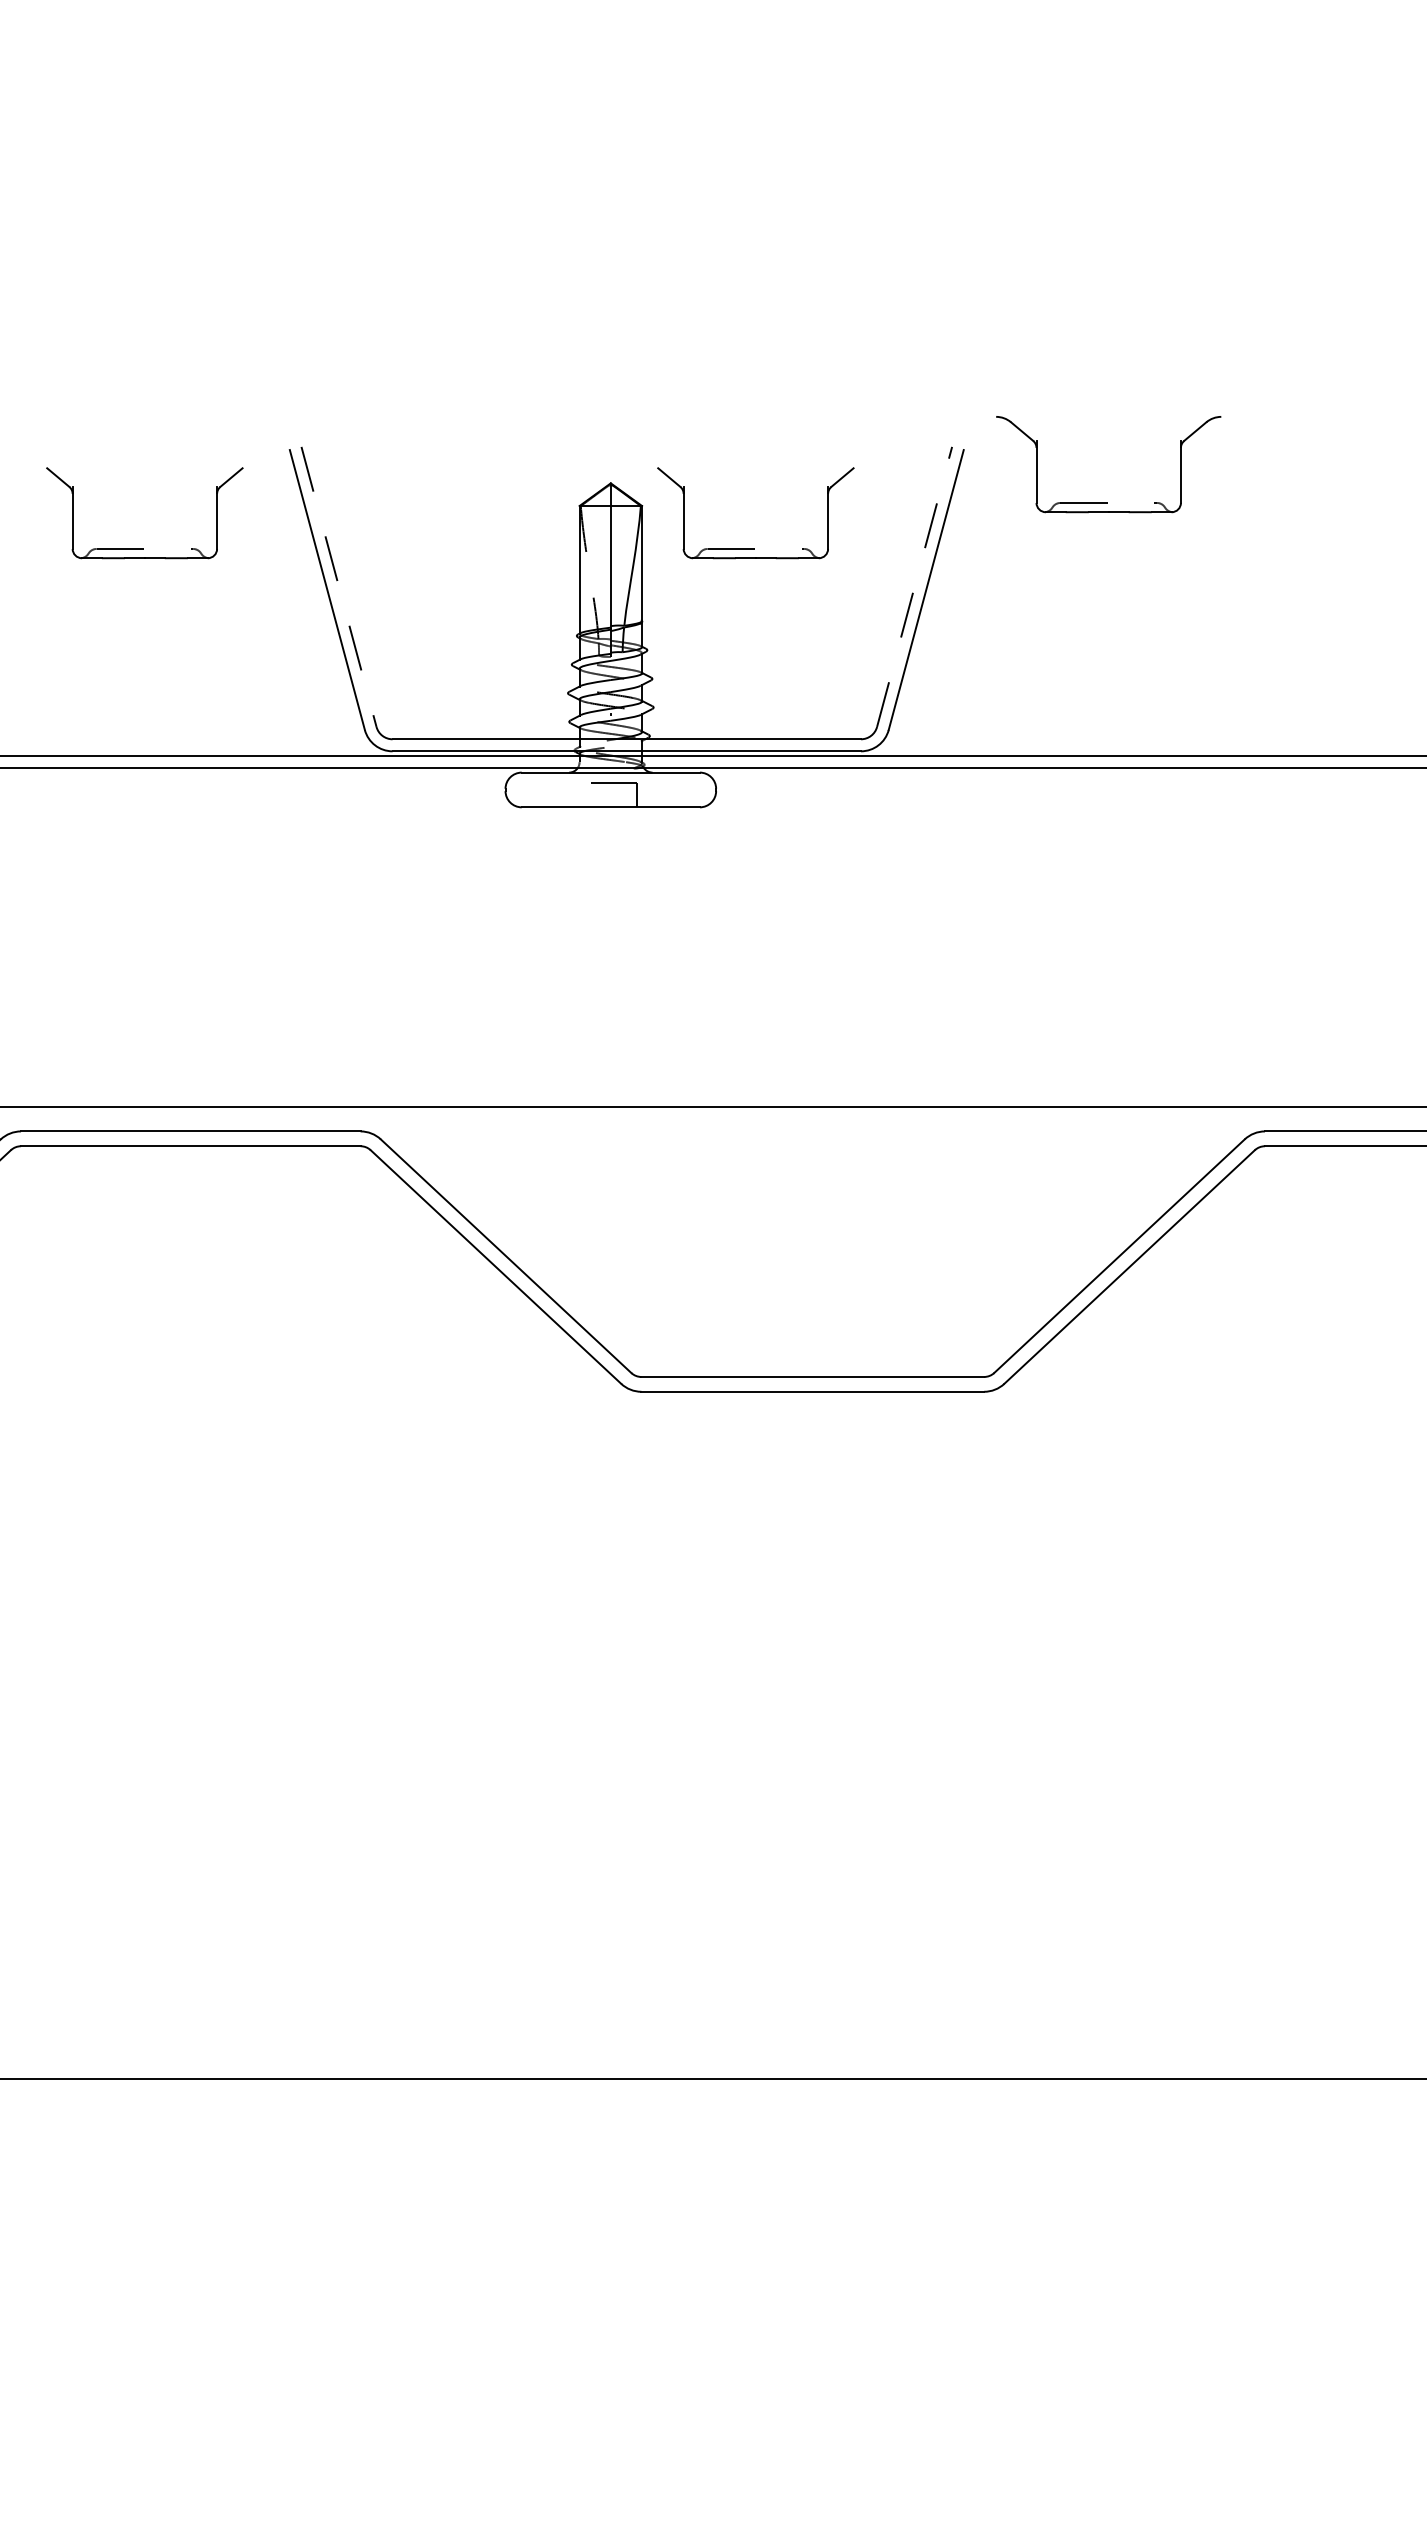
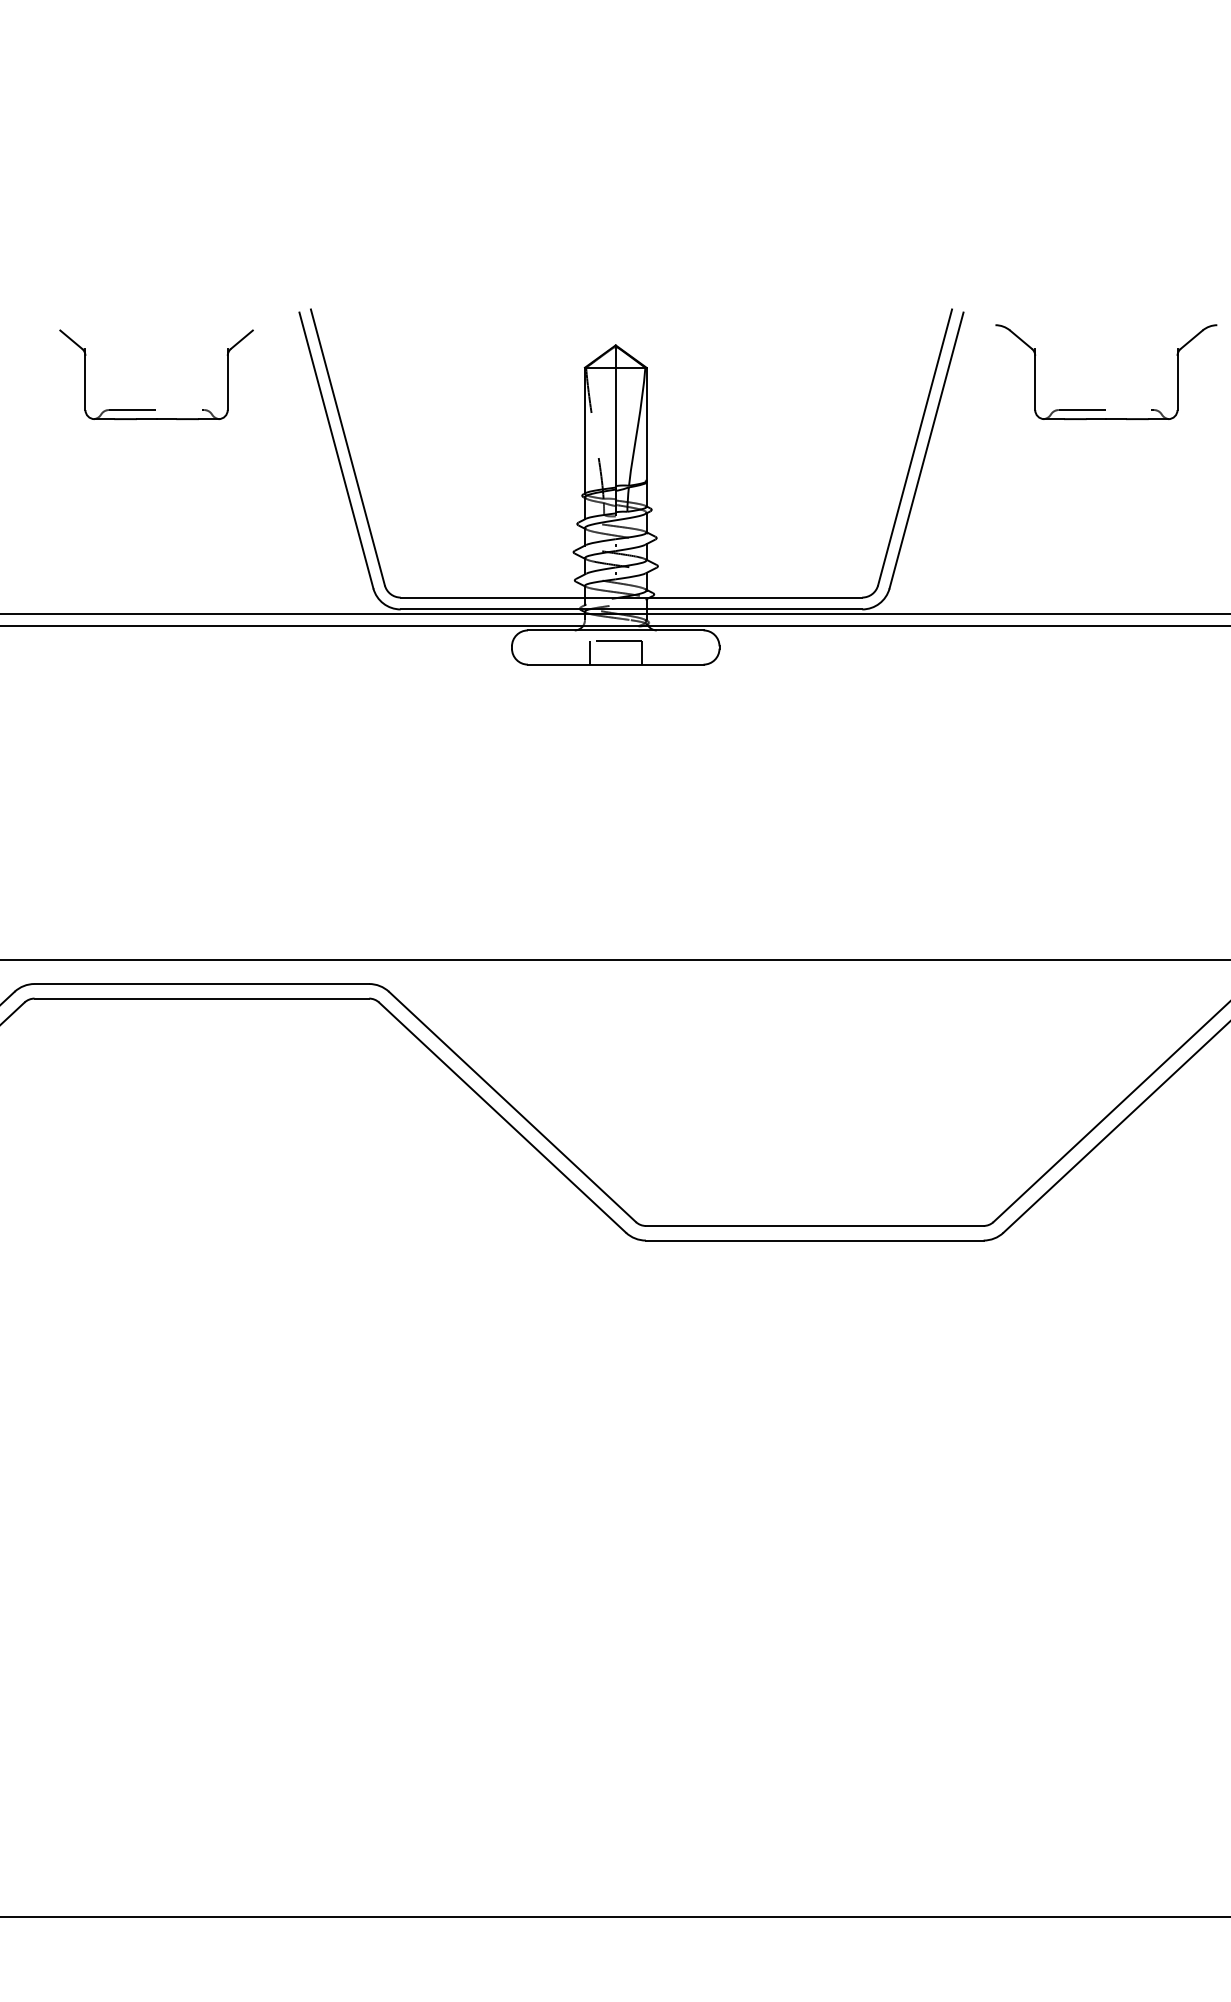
part: (1107, 502) -> (1105, 409), moved
part: (754, 548) -> (757, 409), removed
line: (339, 586) -> (348, 447), dashed -> solid
line: (914, 586) -> (914, 447), dashed -> solid
line: (584, 795) -> (589, 652), added

